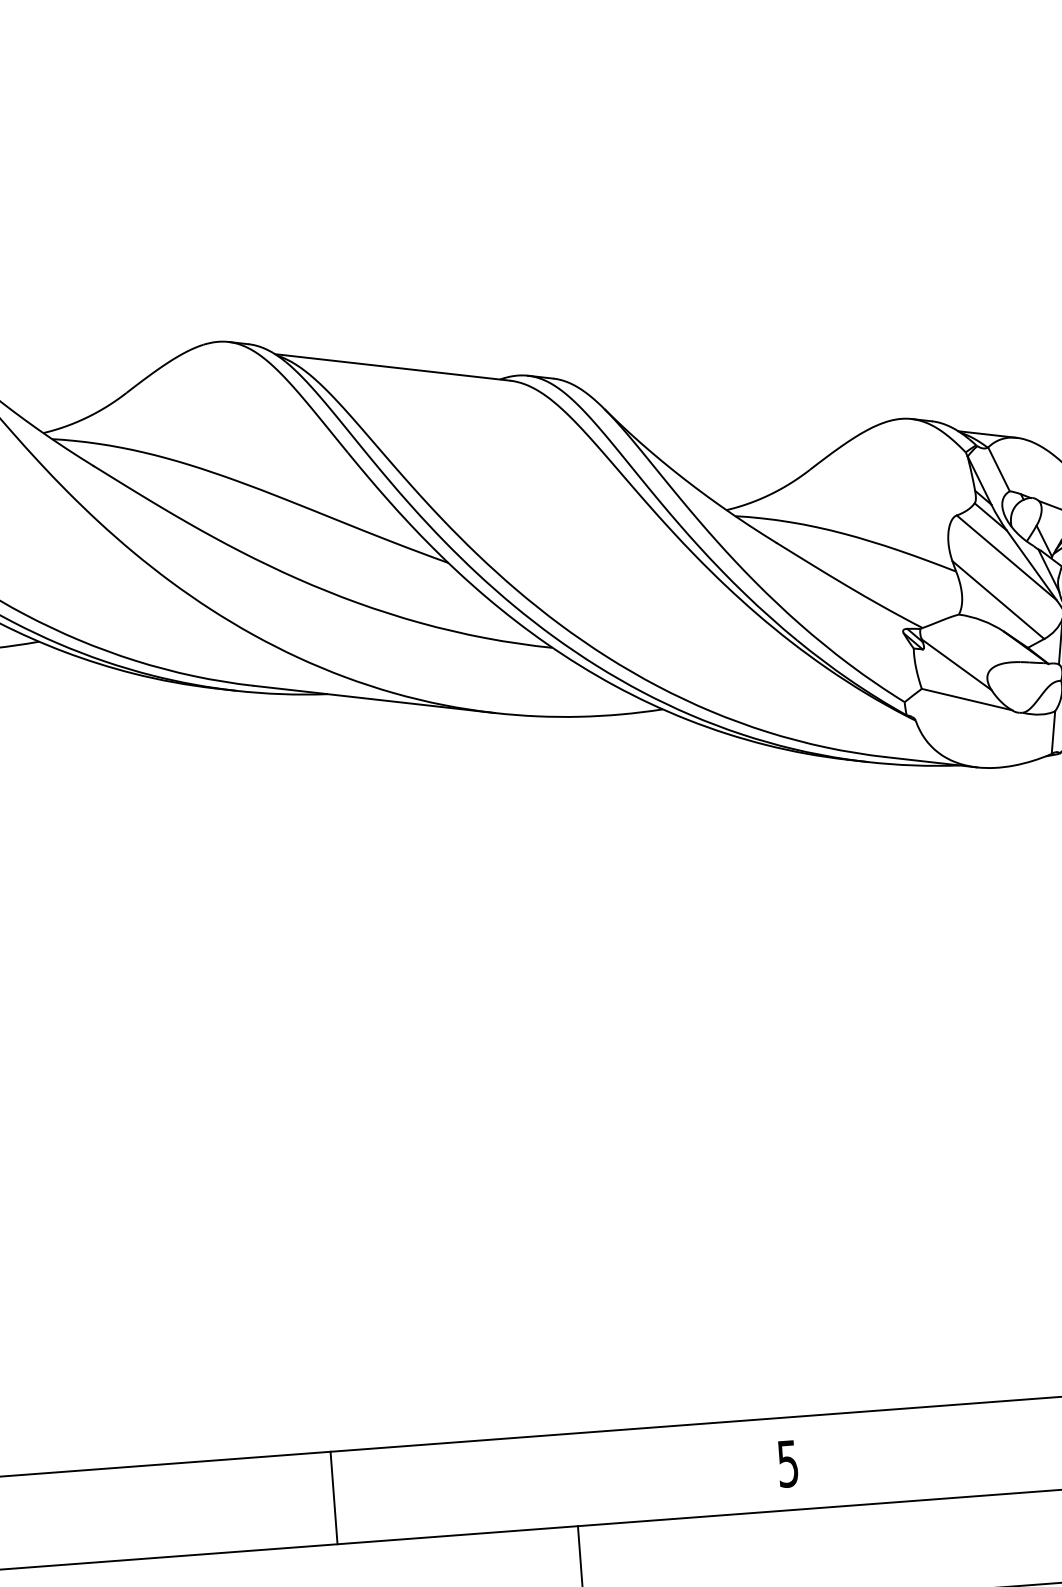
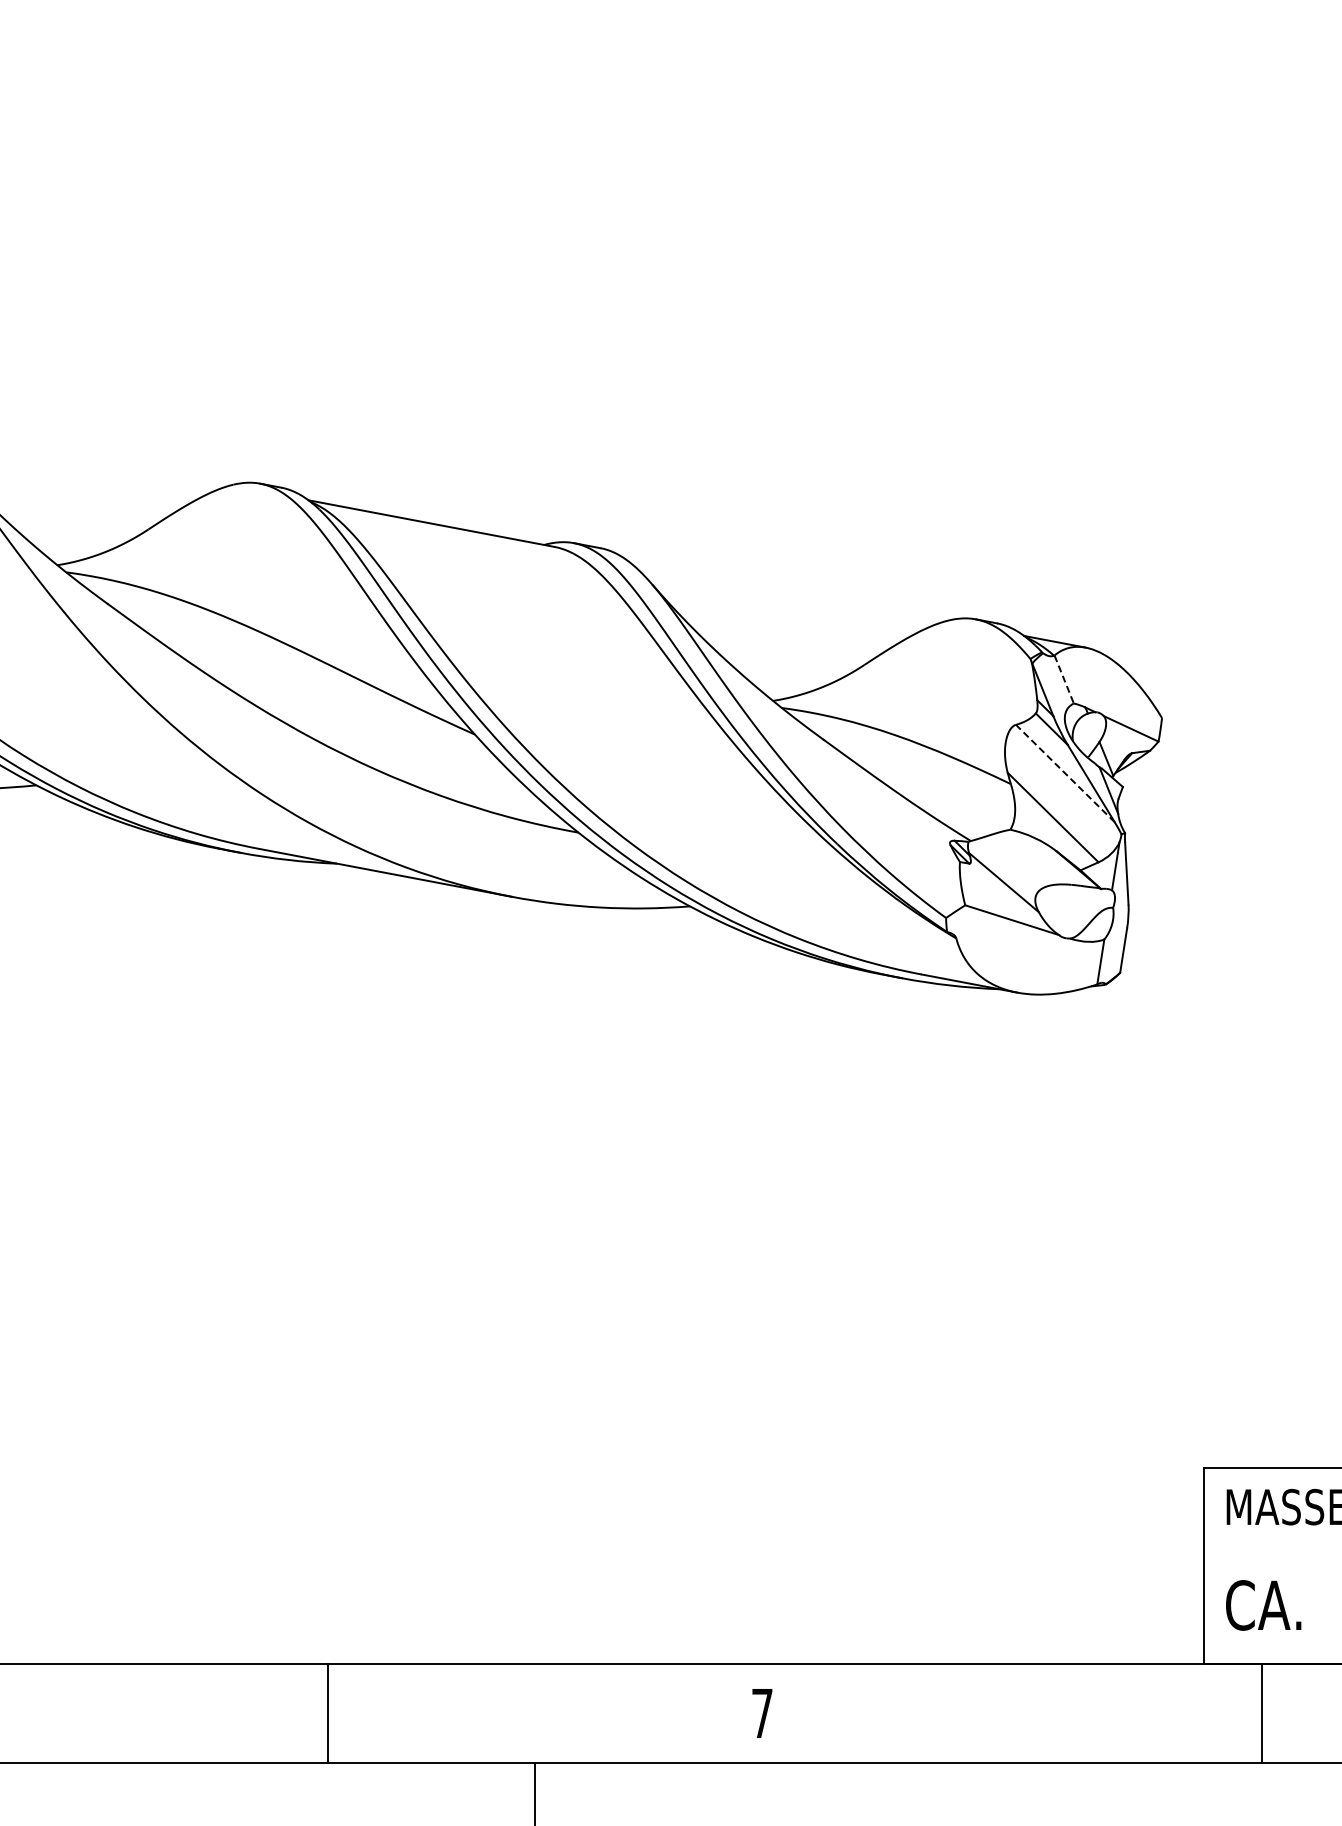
line: (999, 469) -> (1064, 679), solid -> dashed
line: (1006, 557) -> (1065, 773), solid -> dashed
text: (788, 1463) -> (762, 1713), 5 -> 7
line: (333, 1498) -> (327, 1713), moved

